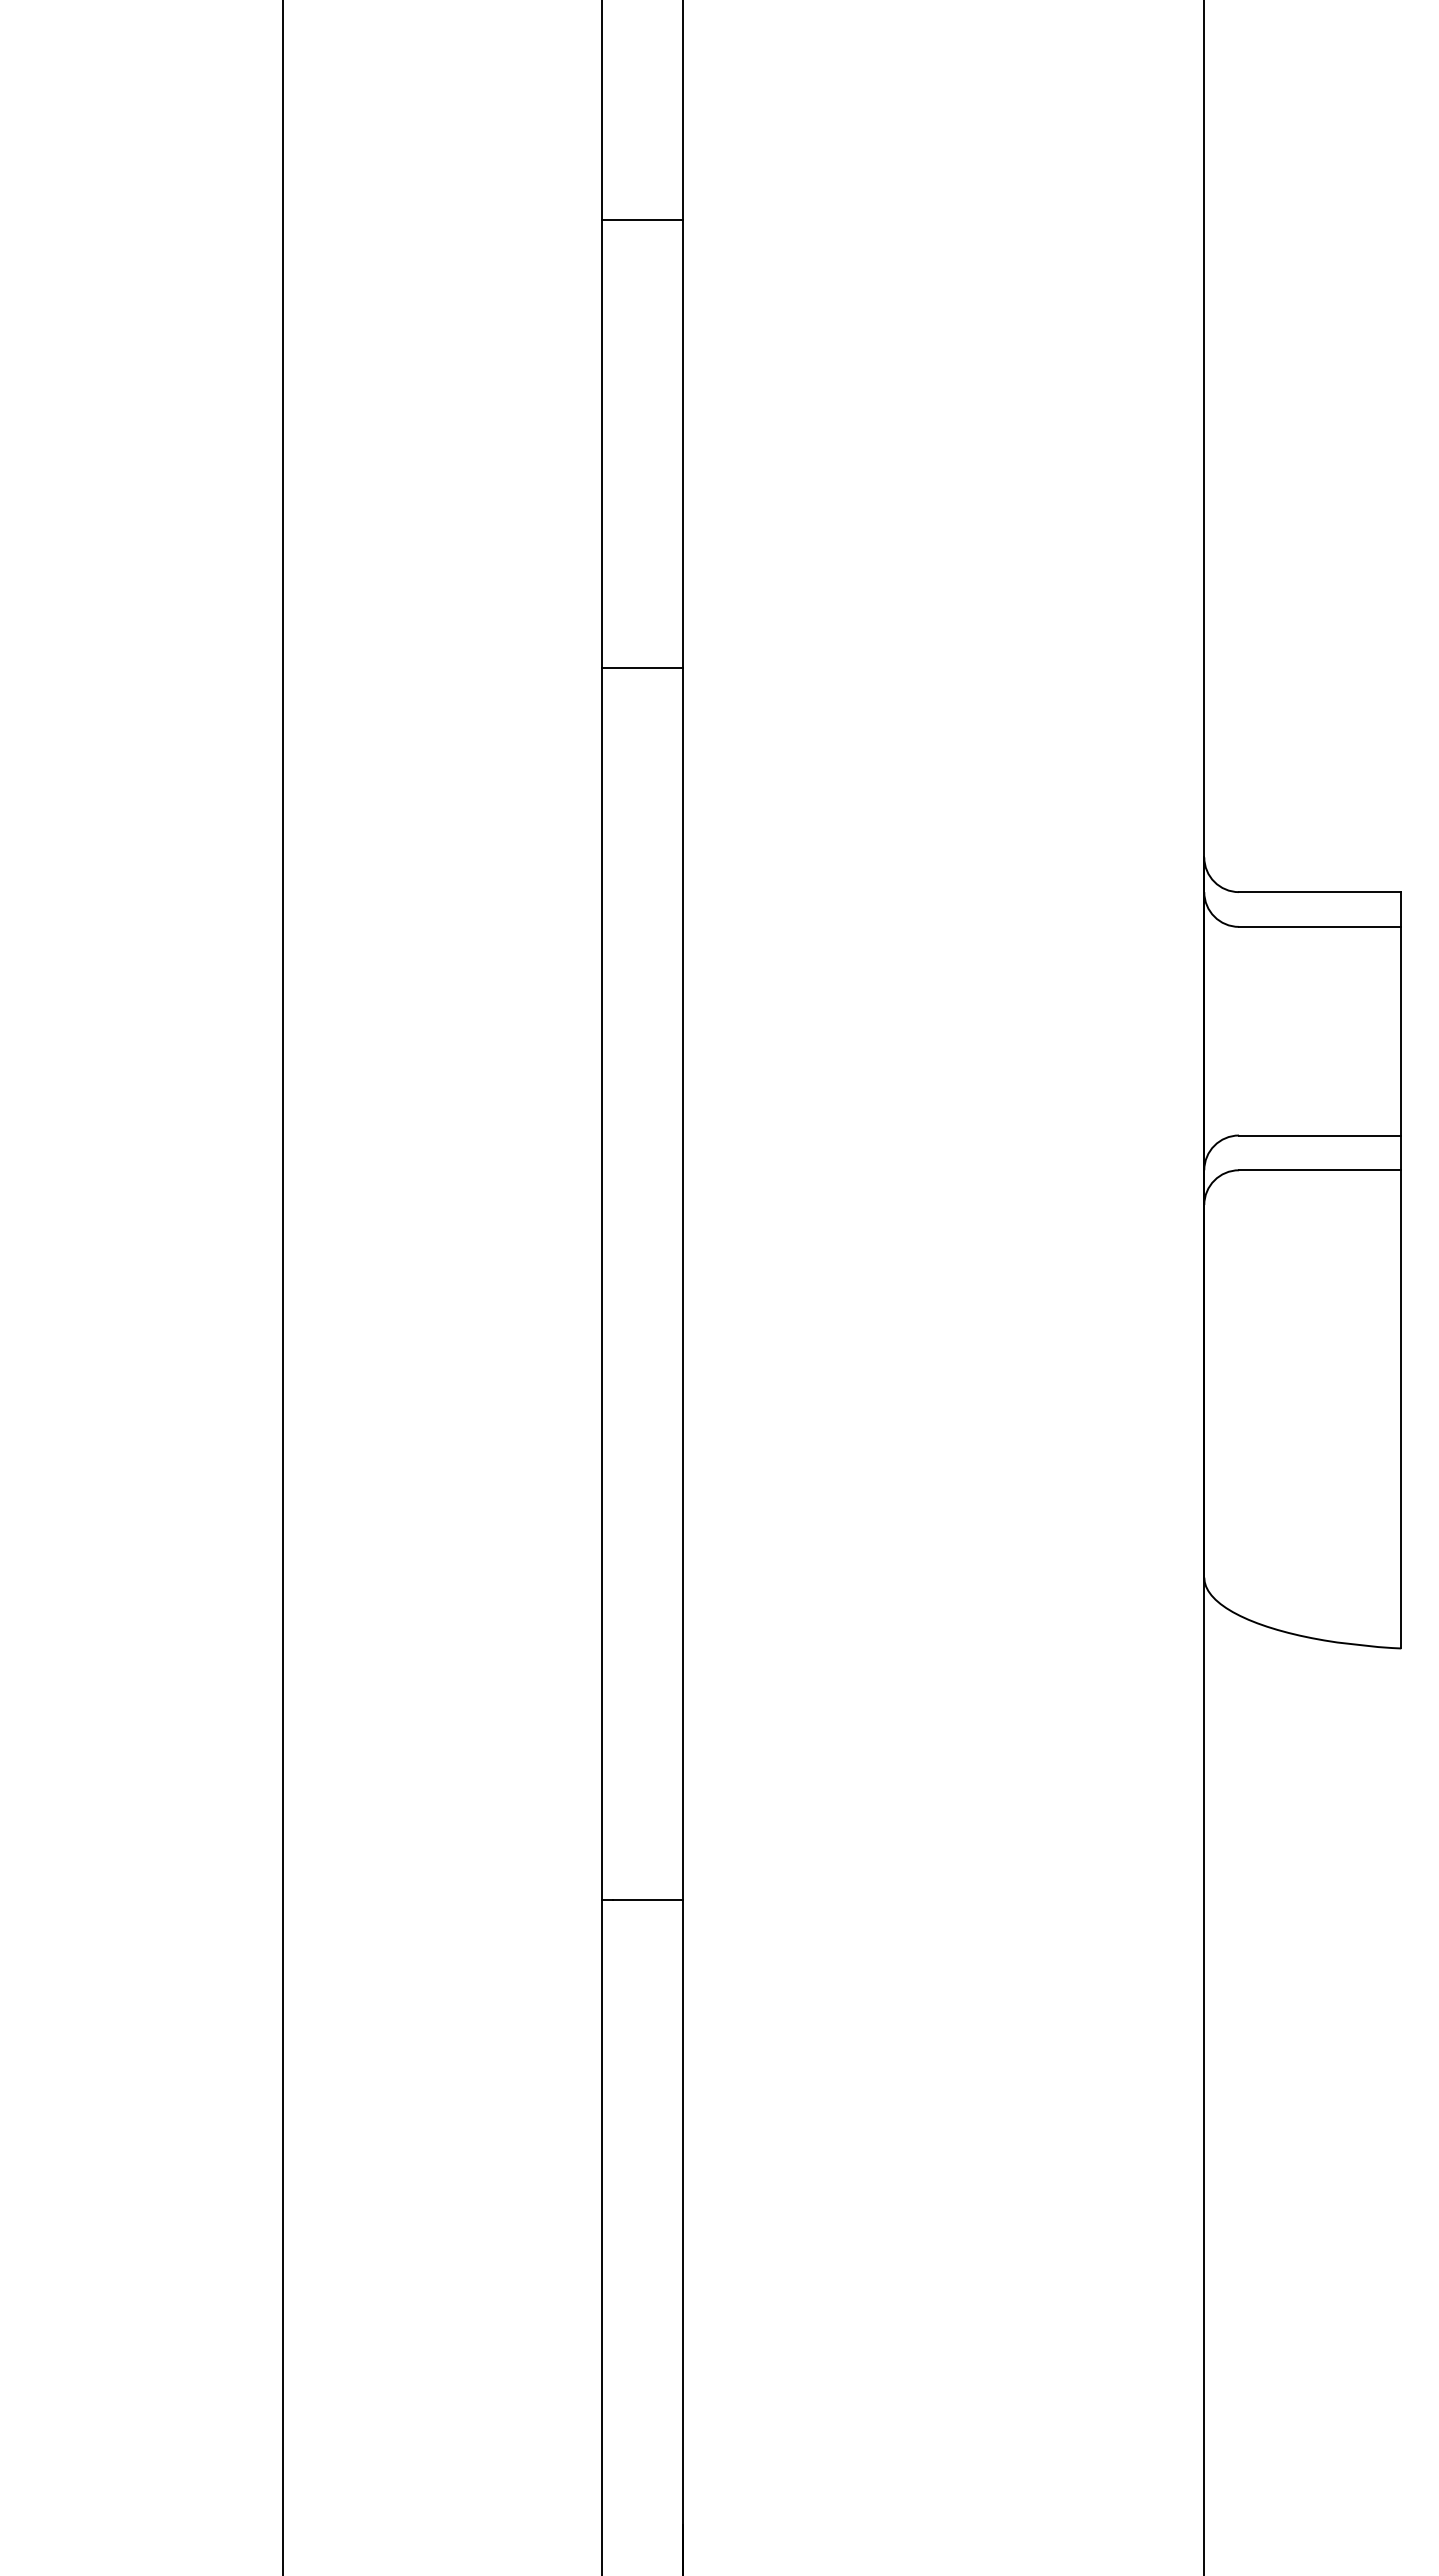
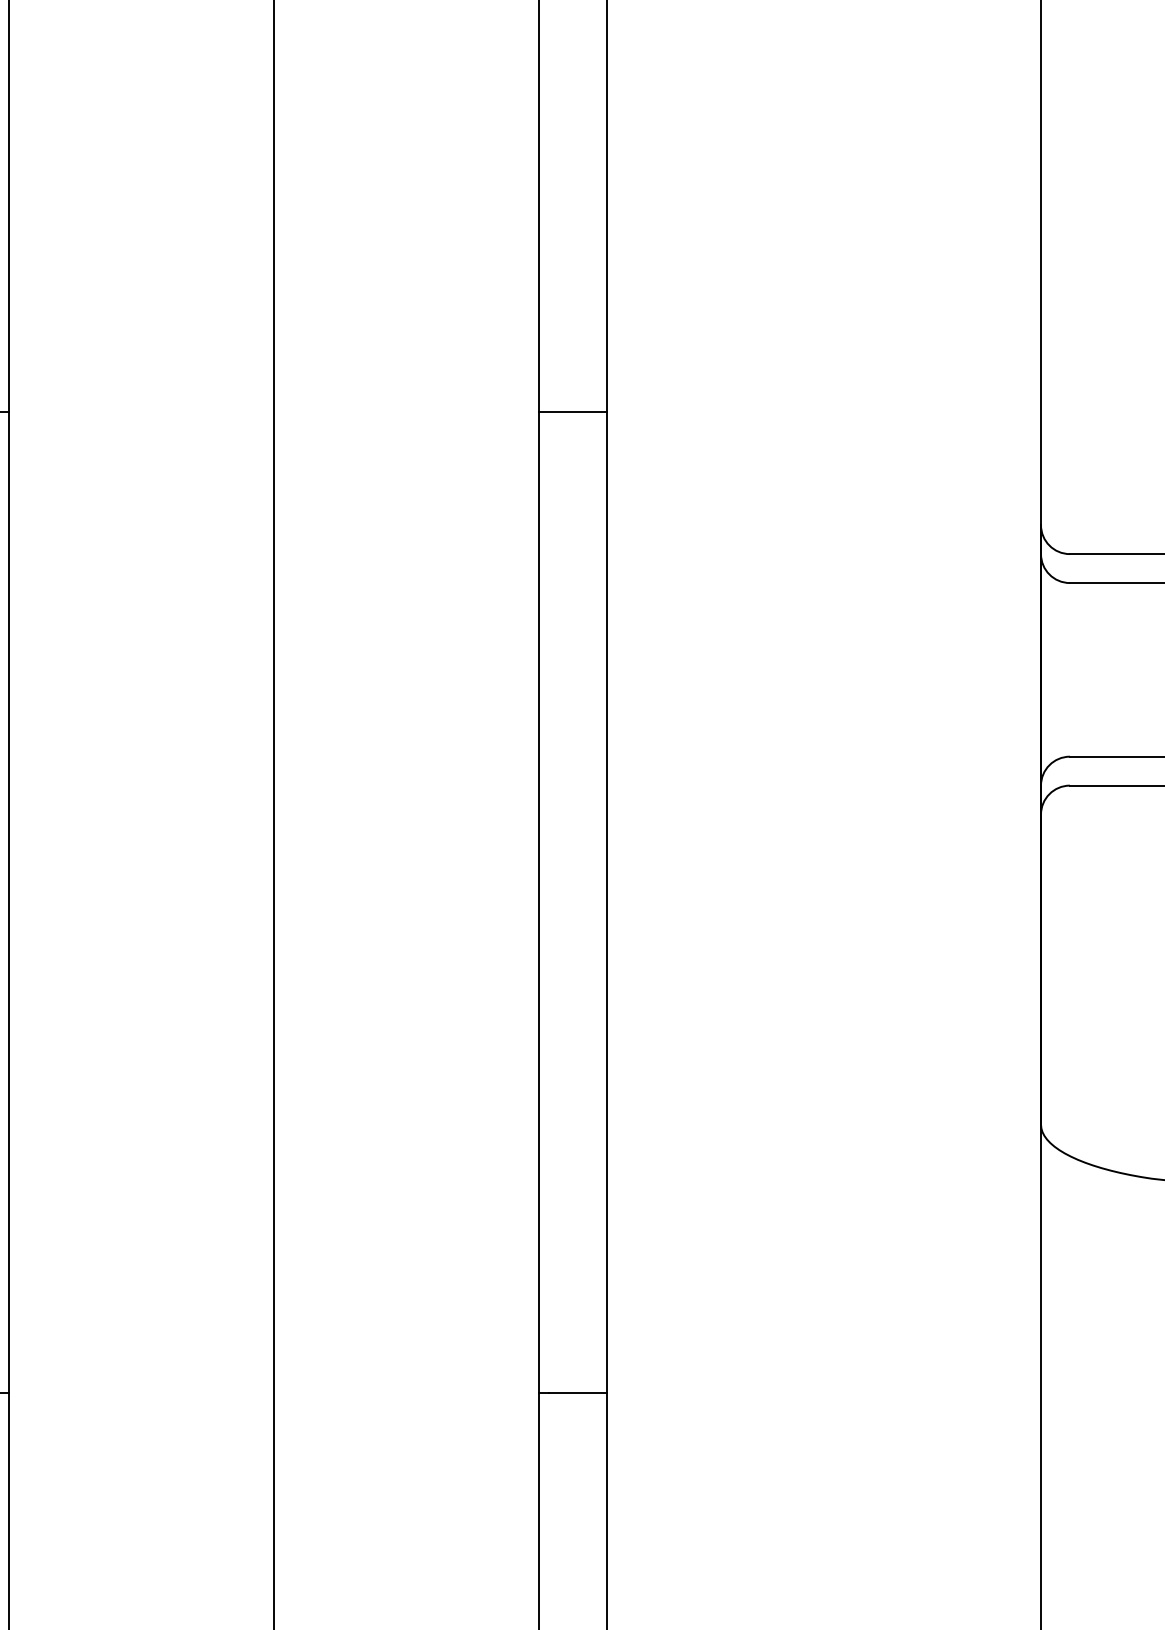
line: (641, 668) -> (572, 412), moved

